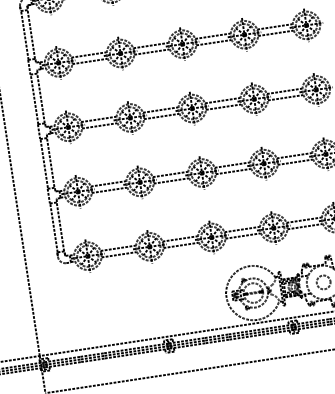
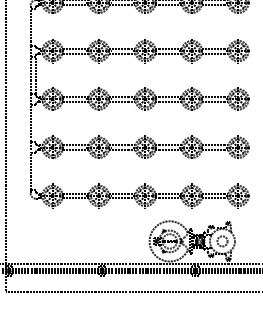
line: (30, 33) -> (35, 26), removed
line: (50, 161) -> (35, 122), removed
line: (60, 226) -> (35, 171), removed

